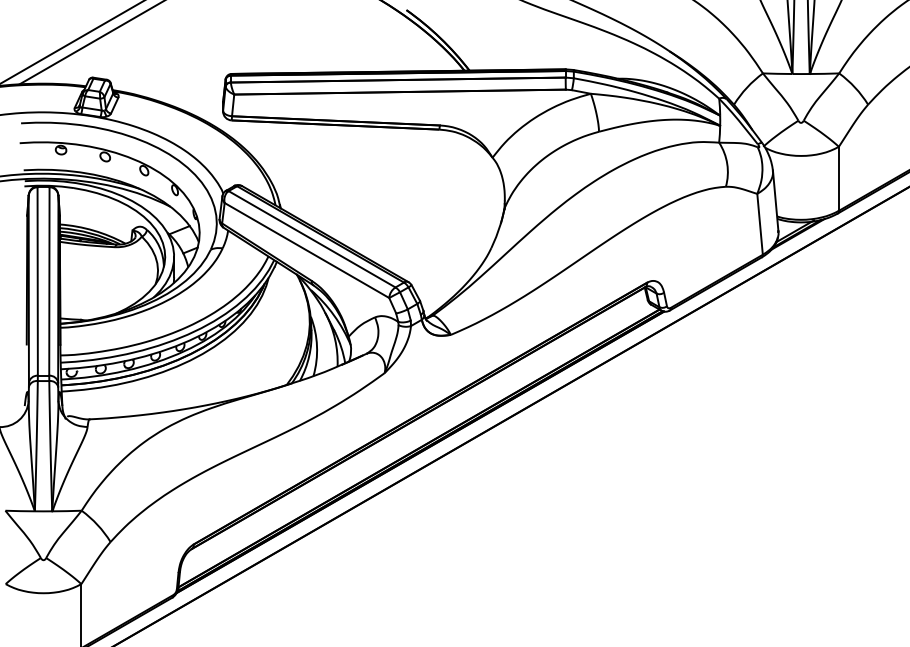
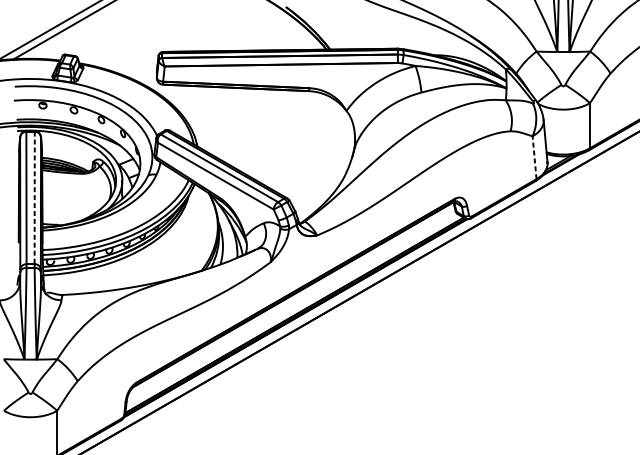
line: (760, 224) -> (534, 157), solid -> dashed
line: (49, 281) -> (34, 197), solid -> dashed

